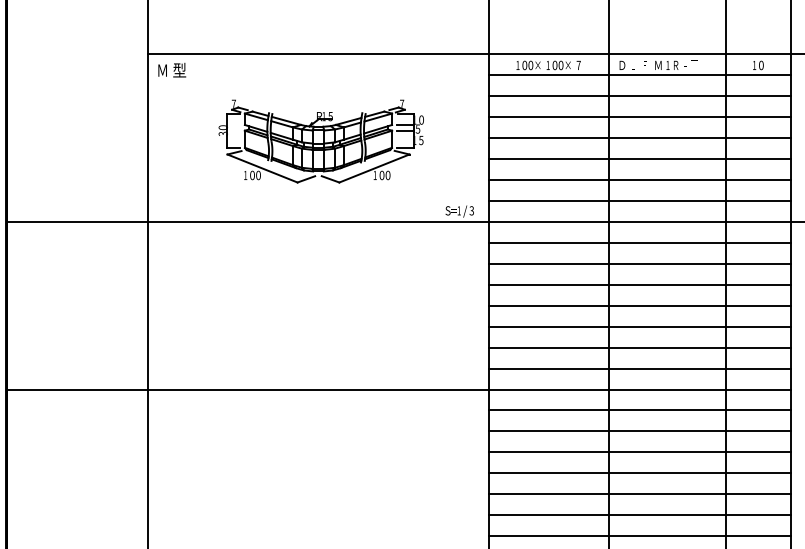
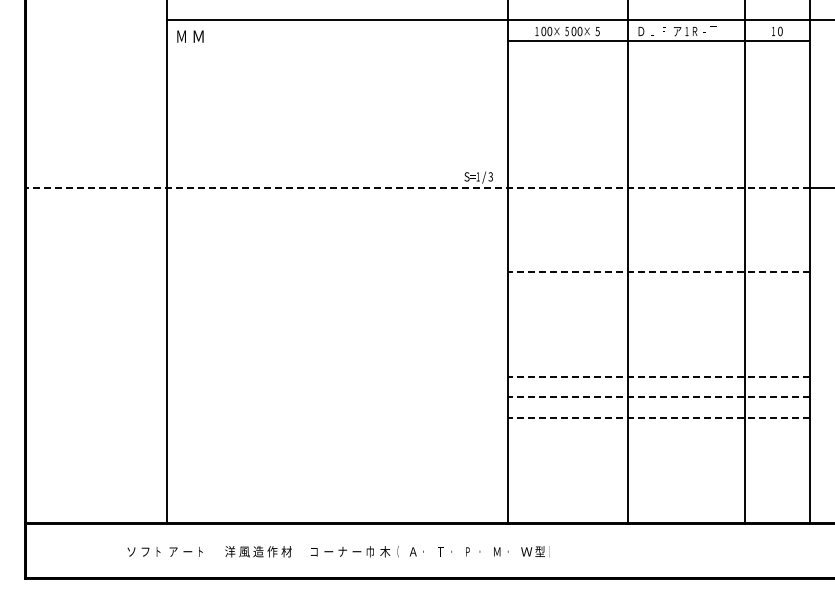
text: (547, 65) -> (566, 31), 1 -> 5
text: (578, 65) -> (597, 31), 7 -> 5
text: (658, 65) -> (677, 31), Ｍ -> ア
text: (179, 70) -> (198, 36), 型 -> Ｍ
line: (639, 95) -> (658, 61), removed
line: (639, 116) -> (658, 82), removed
line: (639, 137) -> (658, 103), removed
part: (320, 141) -> (339, 107), removed
line: (639, 158) -> (658, 124), removed
line: (639, 179) -> (658, 145), removed
line: (639, 200) -> (658, 166), removed
line: (398, 221) -> (417, 187), solid -> dashed
line: (639, 242) -> (658, 208), removed
line: (639, 263) -> (658, 229), removed
line: (639, 284) -> (658, 250), removed
line: (639, 305) -> (658, 271), solid -> dashed
line: (639, 326) -> (658, 292), removed
line: (639, 347) -> (658, 313), removed
line: (639, 368) -> (658, 334), removed
line: (398, 389) -> (417, 355), removed
line: (639, 410) -> (658, 376), solid -> dashed
line: (639, 431) -> (658, 397), solid -> dashed
line: (639, 452) -> (658, 418), solid -> dashed
line: (639, 473) -> (658, 439), removed
line: (639, 494) -> (658, 460), removed
line: (639, 515) -> (658, 481), removed
line: (639, 536) -> (658, 502), removed

